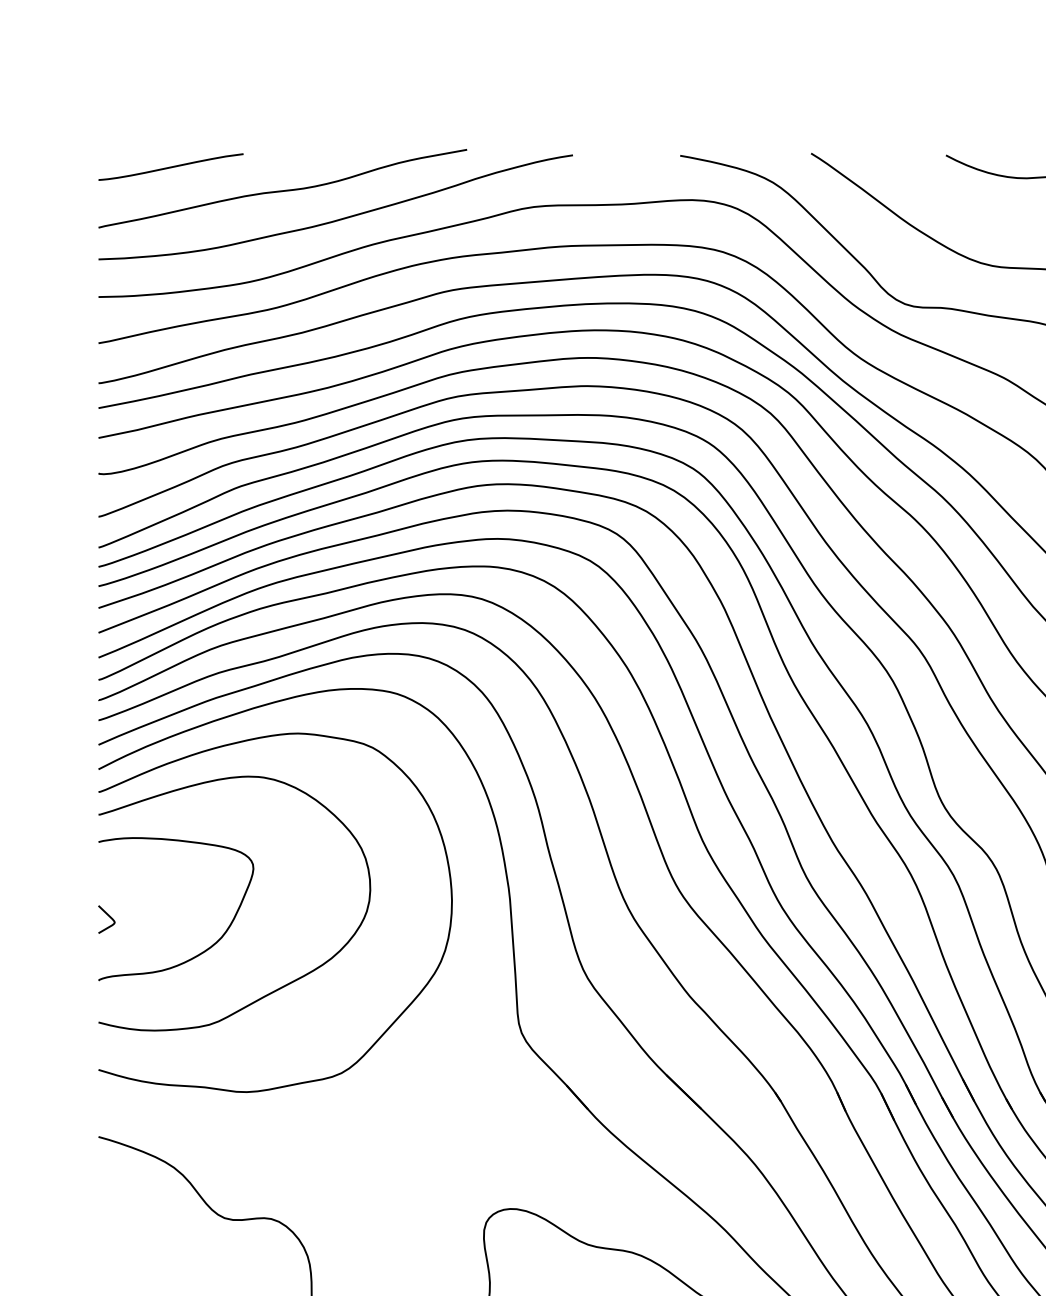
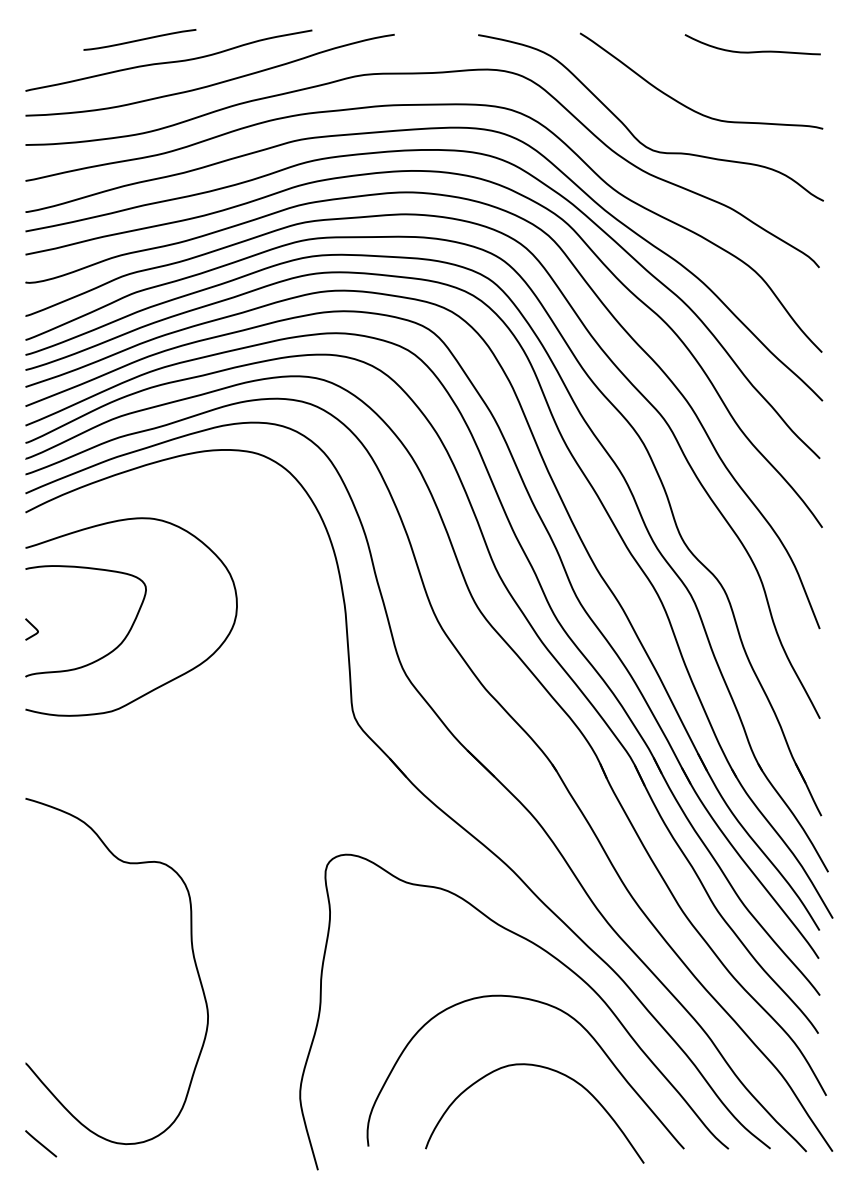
curve: (170, 166) -> (139, 39), moved
curve: (395, 1018) -> (256, 706), removed

